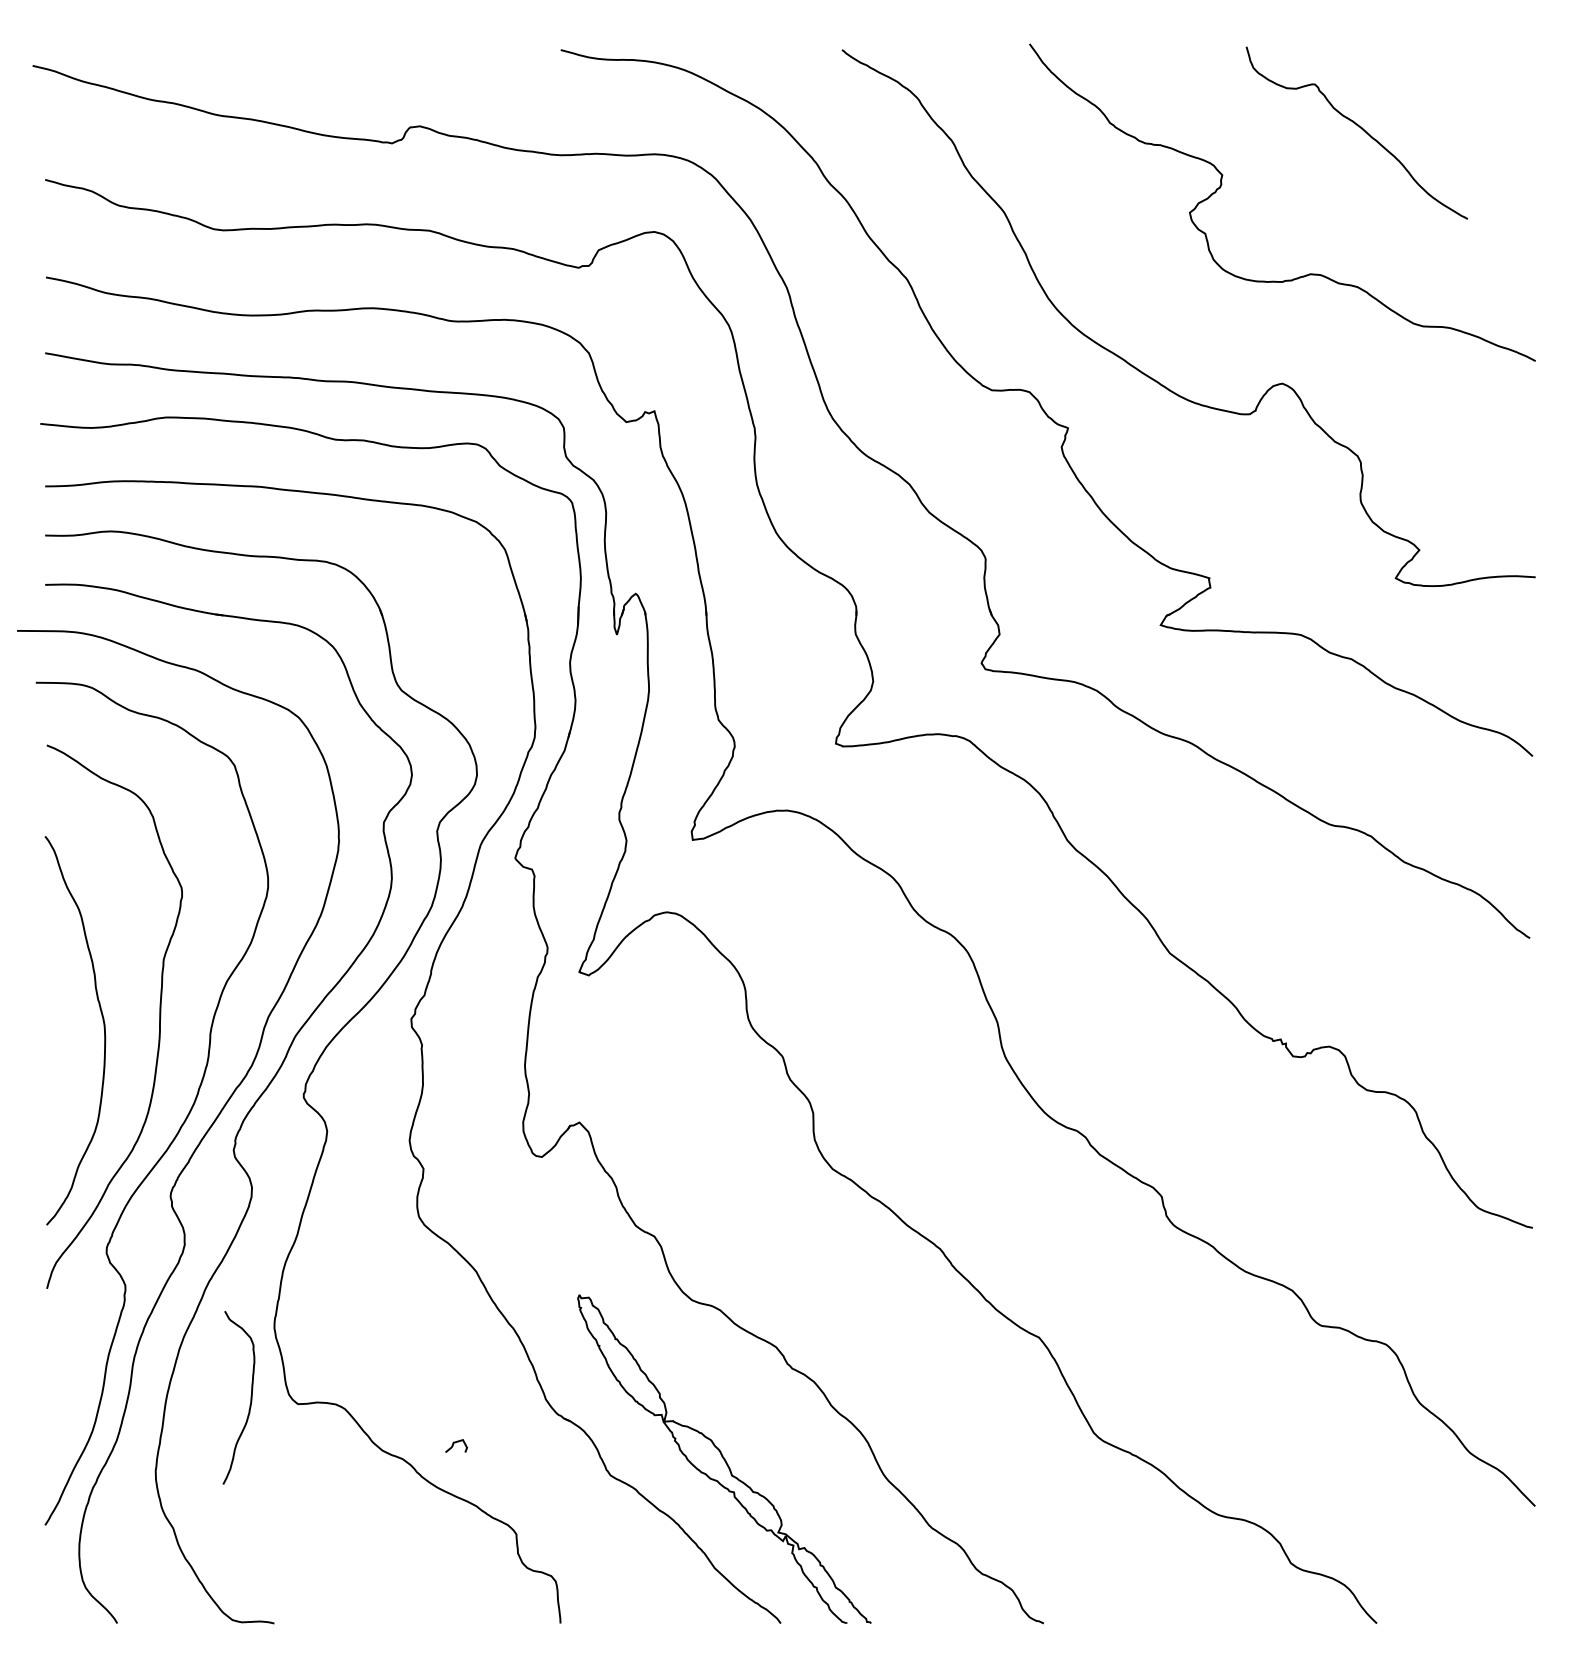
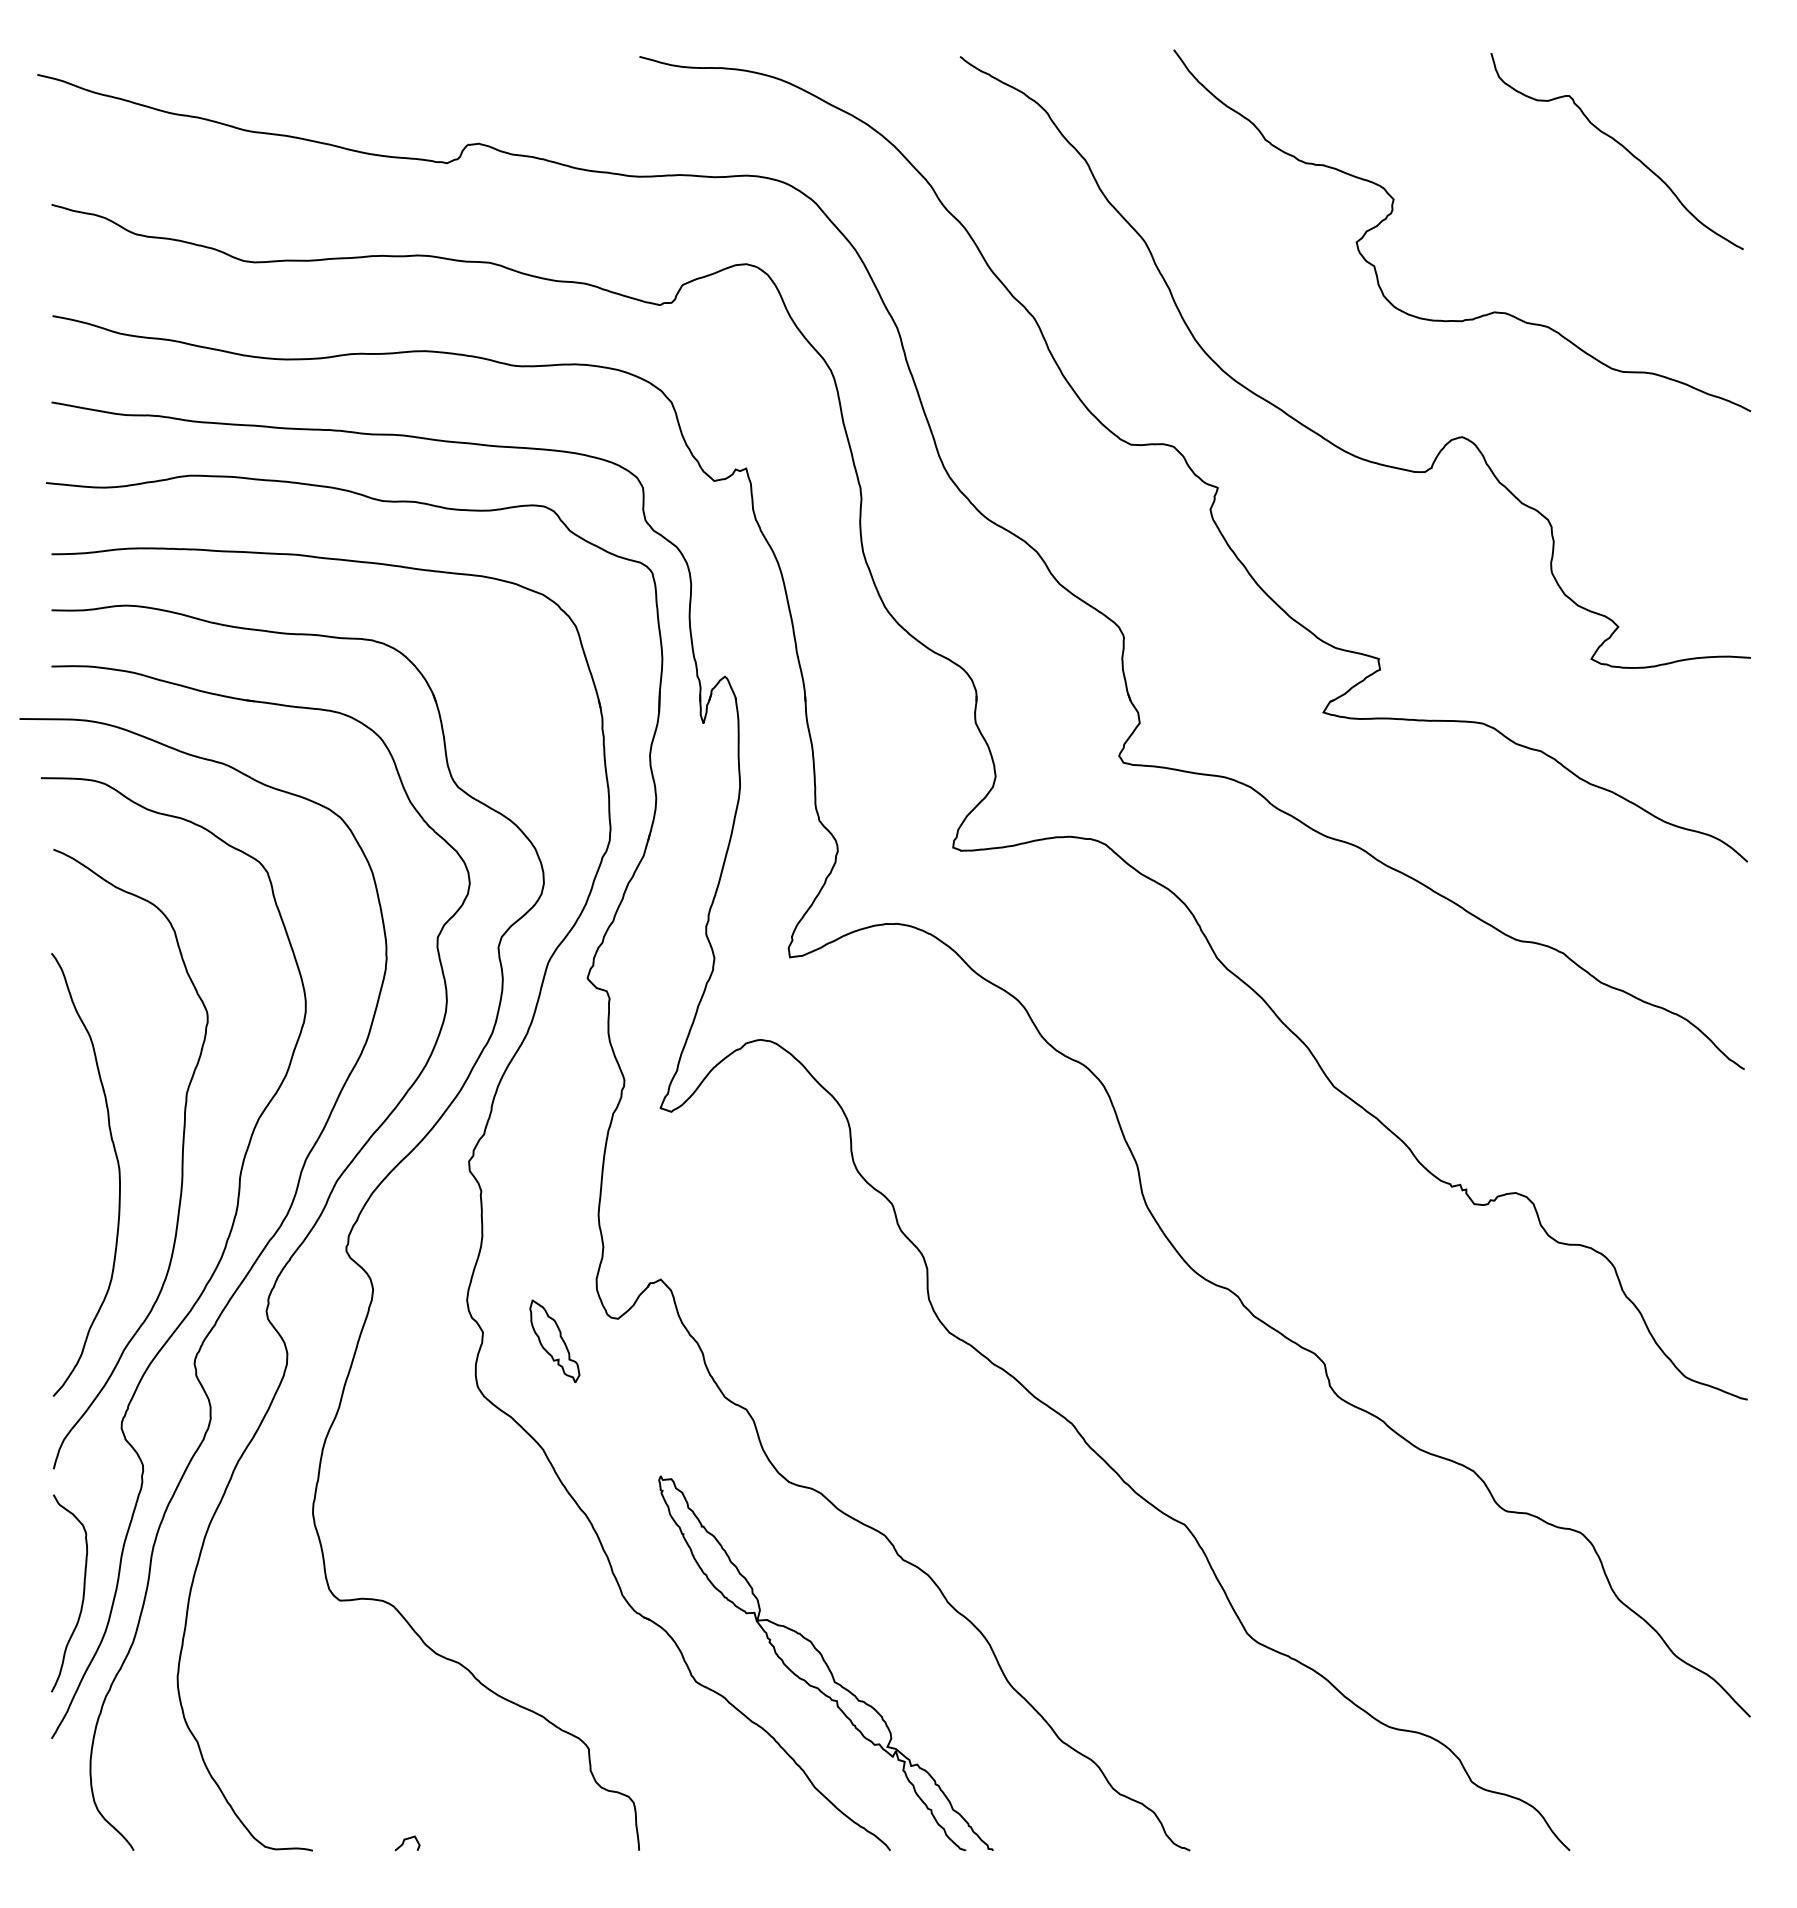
curve: (1360, 128) -> (1621, 146), moved
part: (486, 1175) -> (554, 1340), added
curve: (250, 1398) -> (82, 1594), moved
curve: (453, 1445) -> (404, 1842), moved

